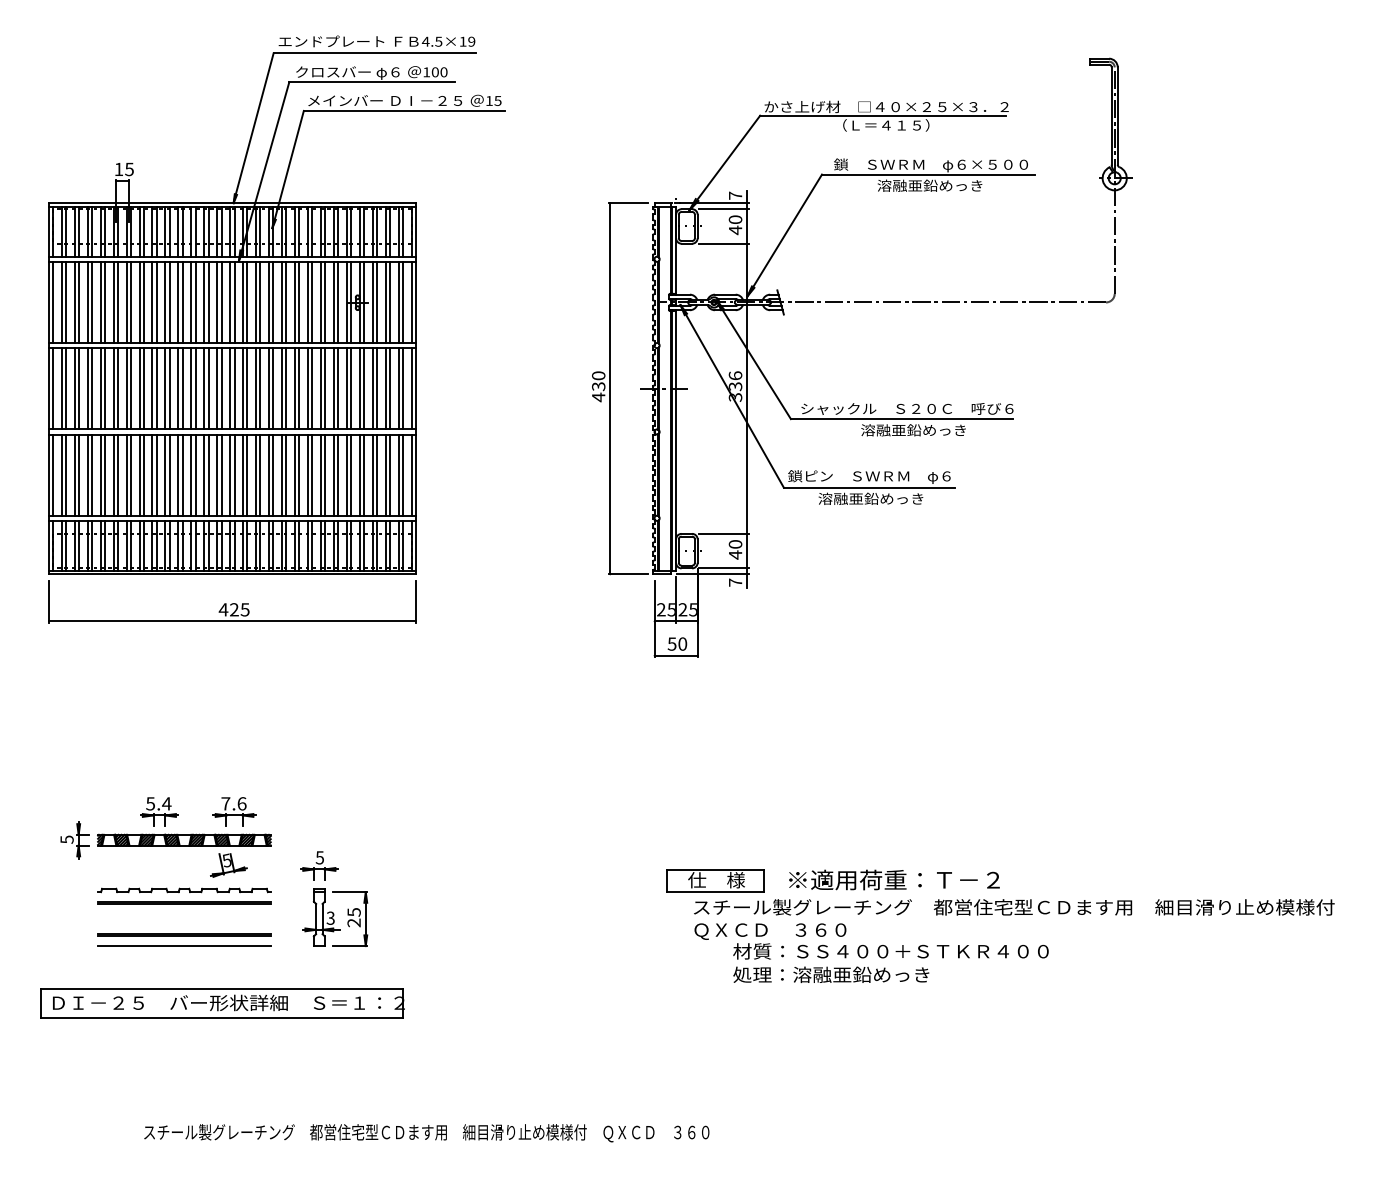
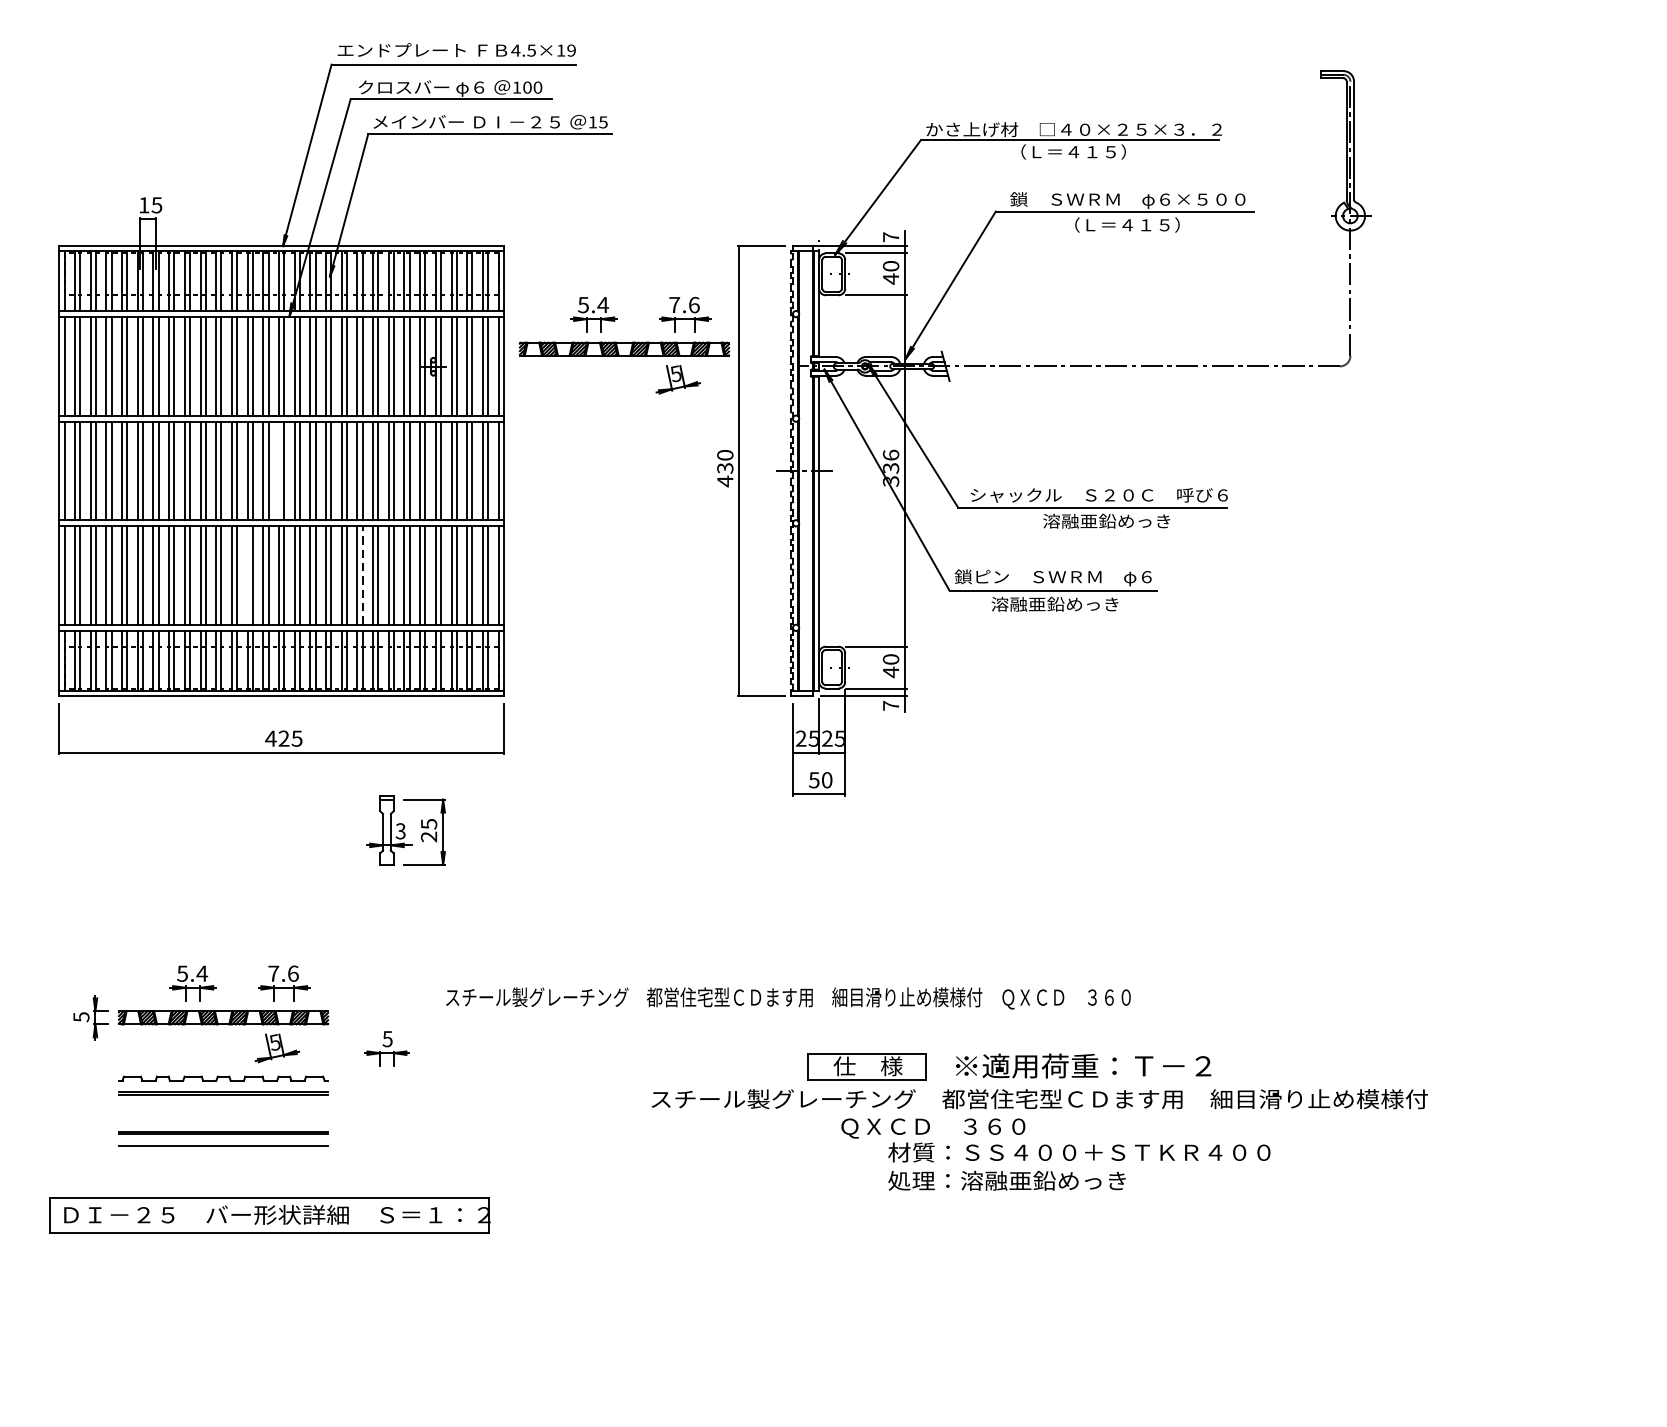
text: (929, 185) -> (1126, 224), 溶融亜鉛めっき -> （Ｌ＝４１５）
part: (515, 285) -> (624, 345), added
line: (230, 388) -> (279, 470), removed
line: (204, 474) -> (247, 574), removed
line: (299, 475) -> (362, 576), solid -> dashed
text: (1014, 907) -> (1040, 1099), moved
part: (335, 917) -> (406, 830), moved
text: (426, 1133) -> (788, 998), moved

